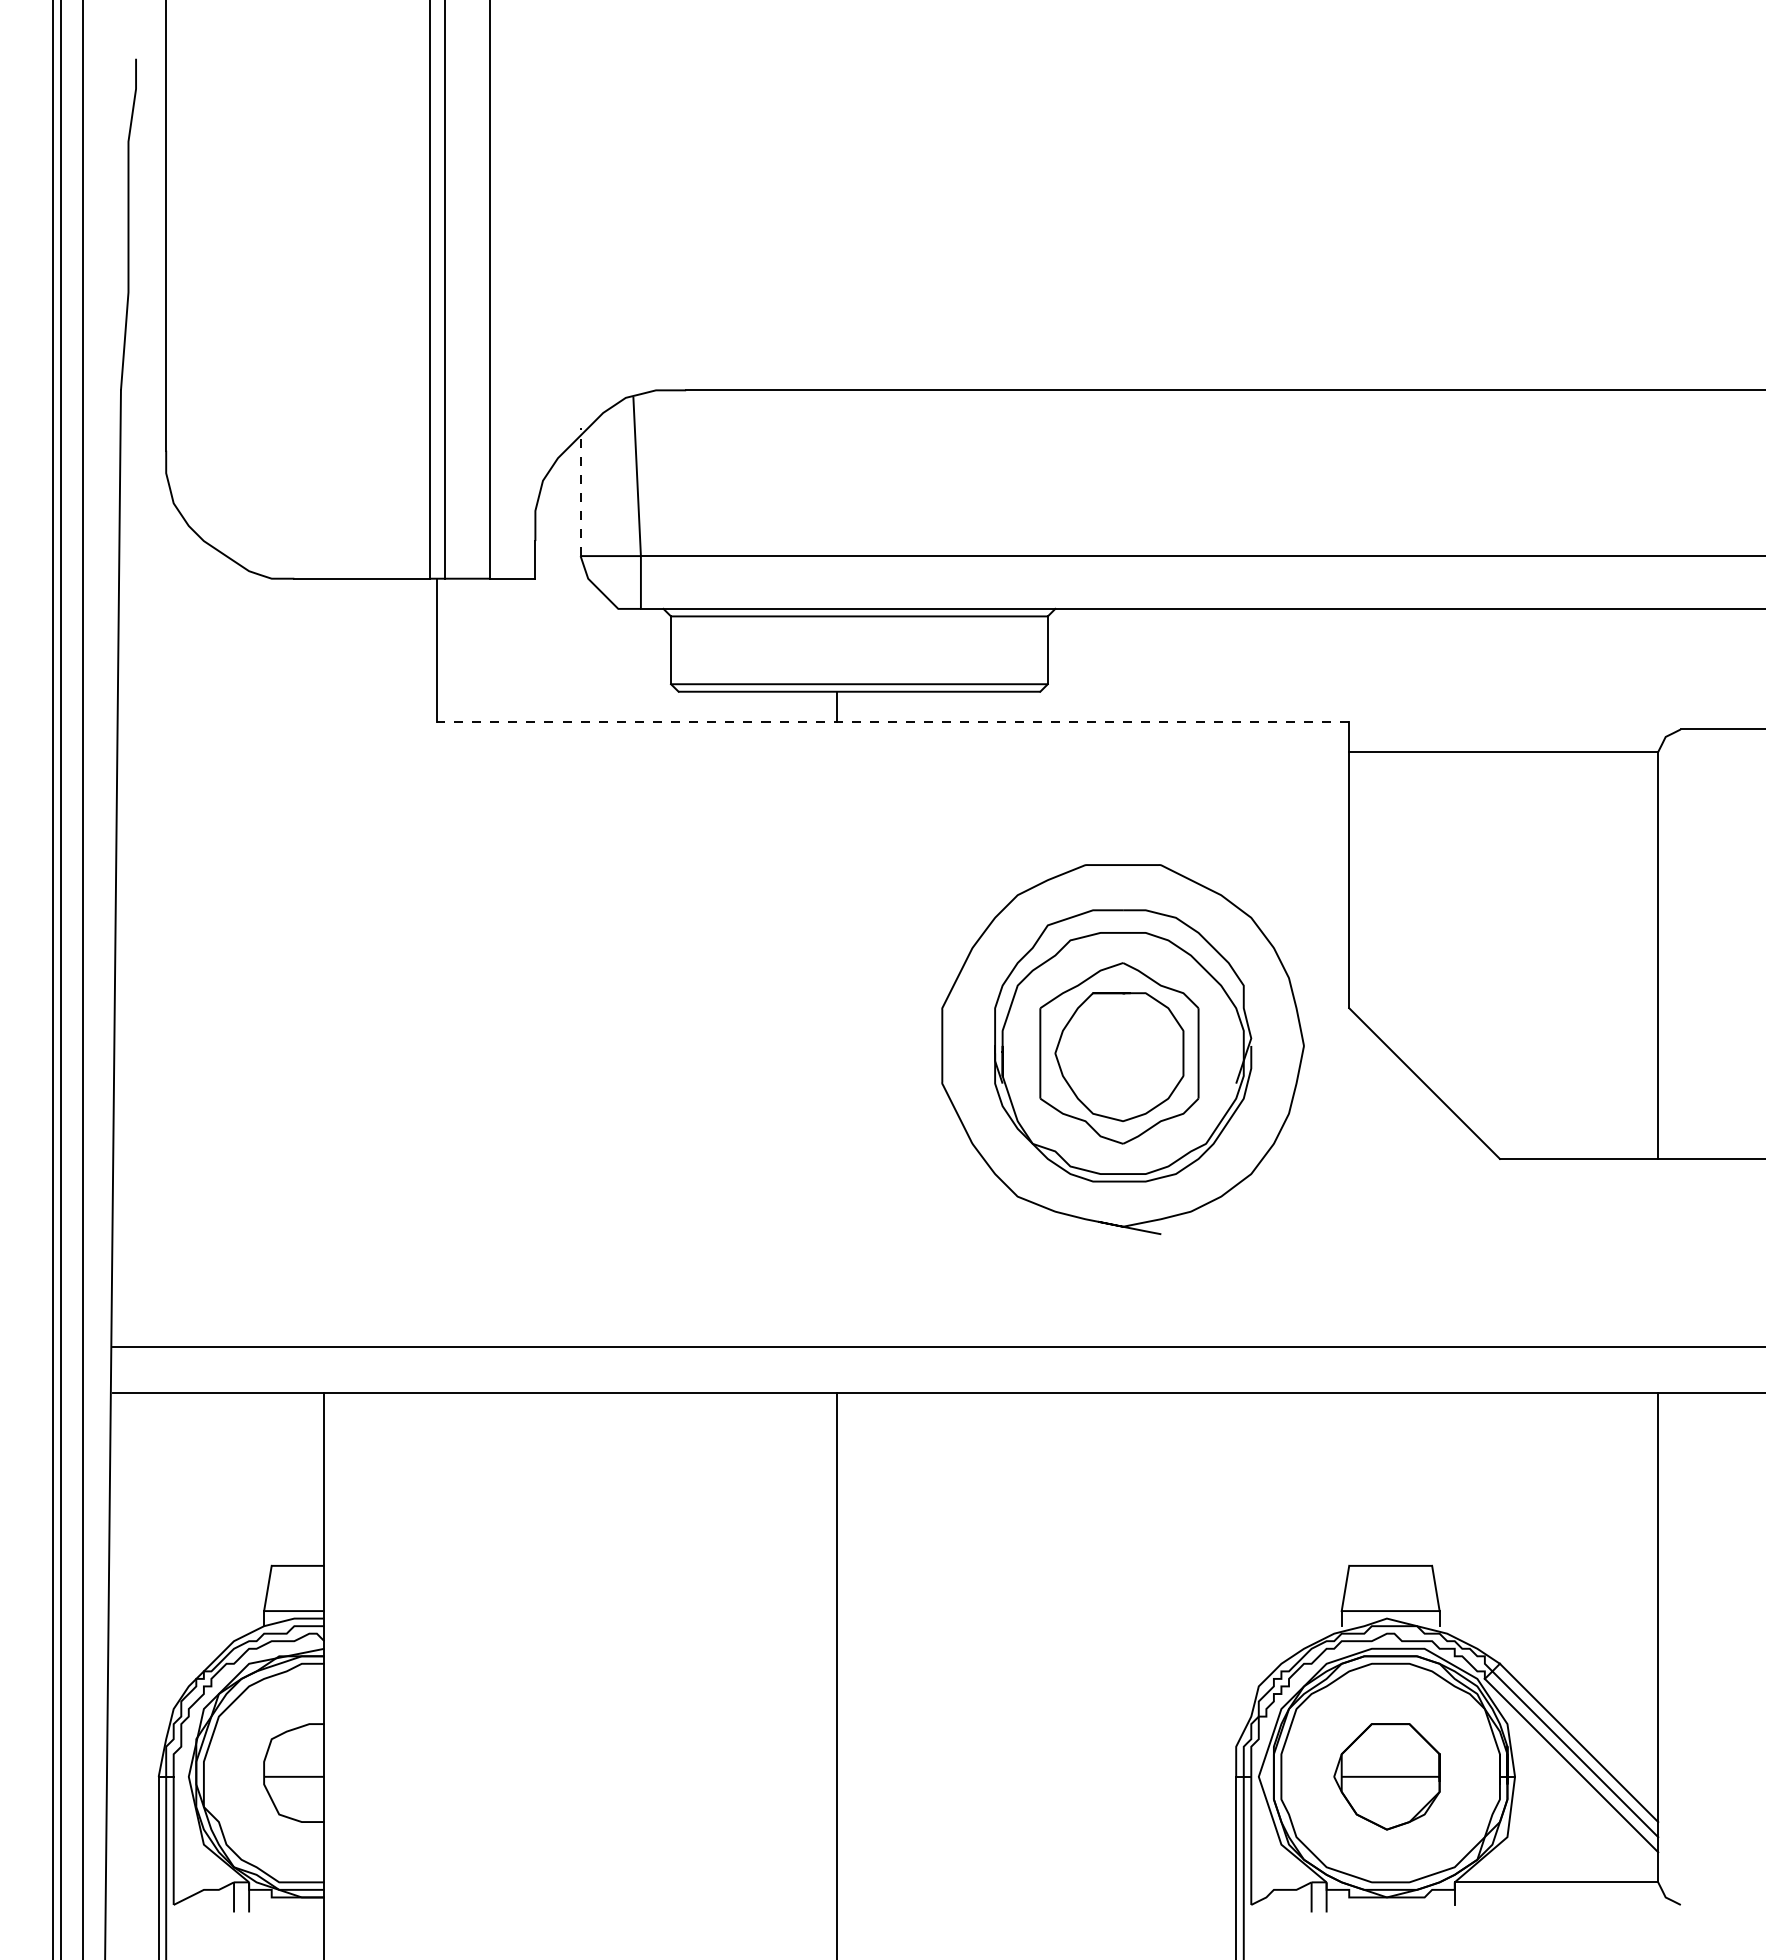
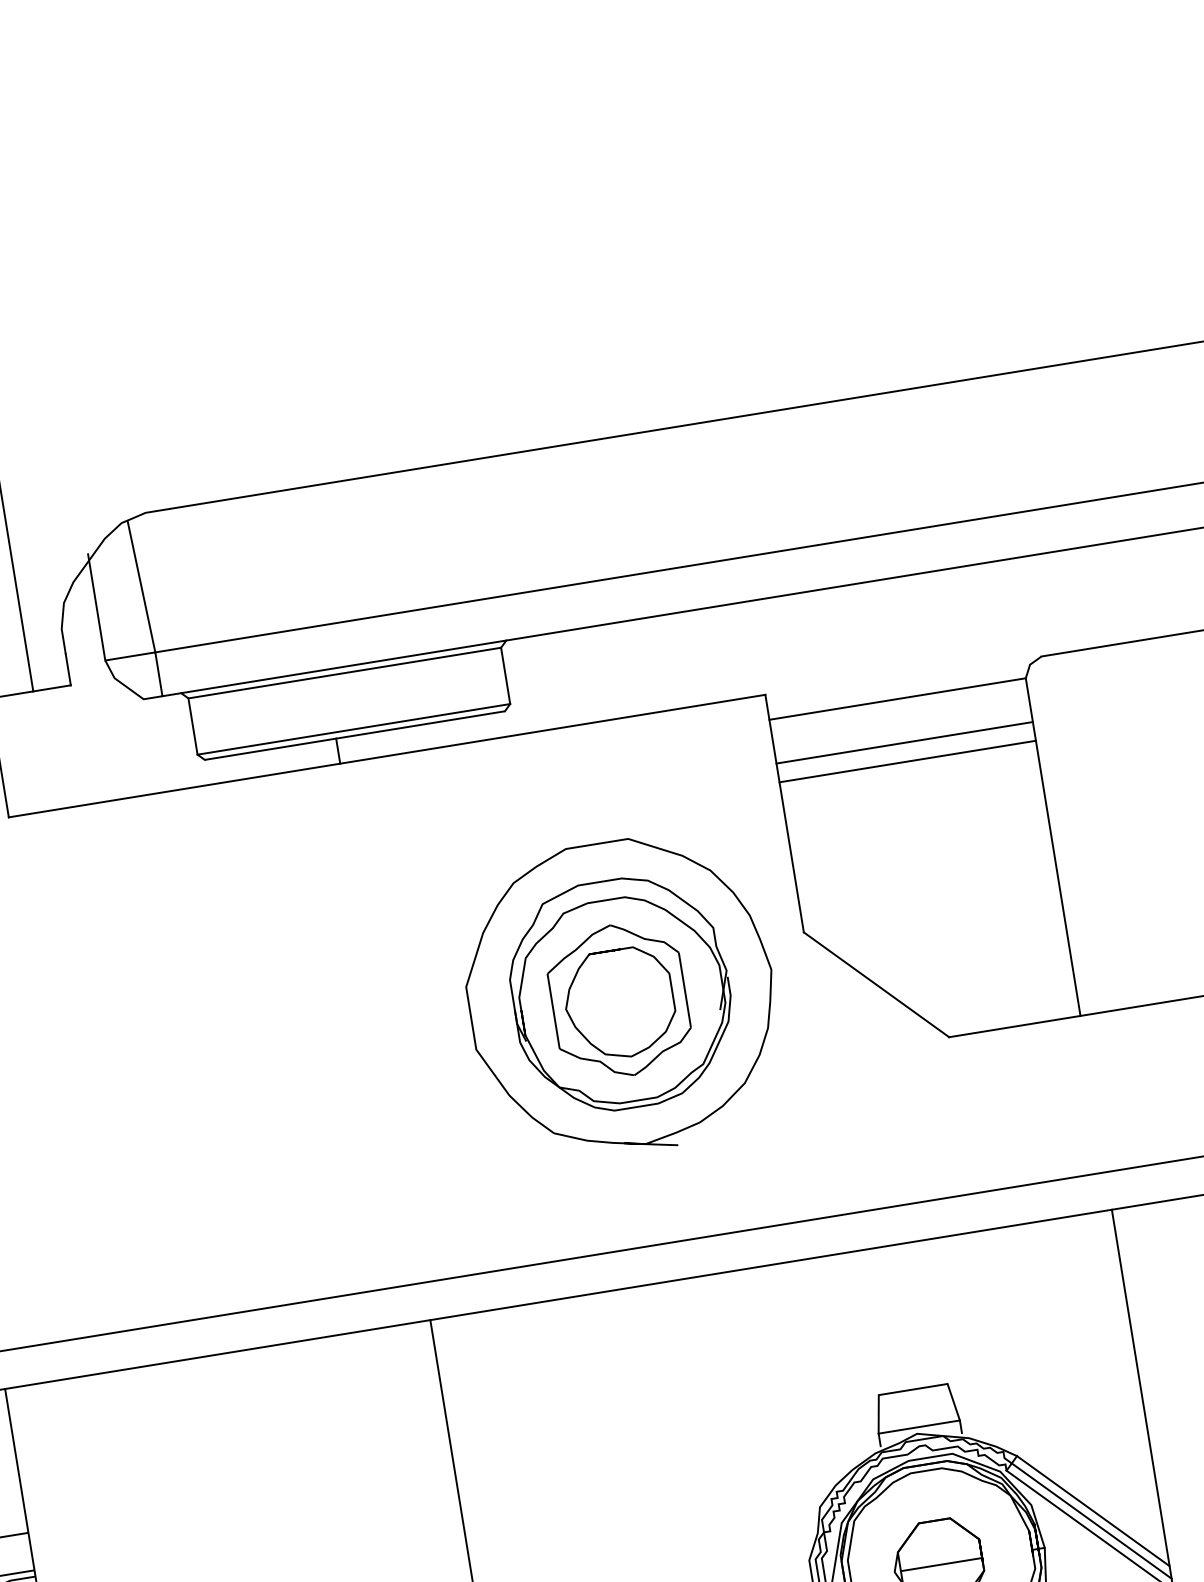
line: (580, 491) -> (96, 606), dashed -> solid
line: (893, 721) -> (387, 755), dashed -> solid
line: (1503, 804) -> (904, 742), added
line: (1503, 827) -> (907, 761), added

